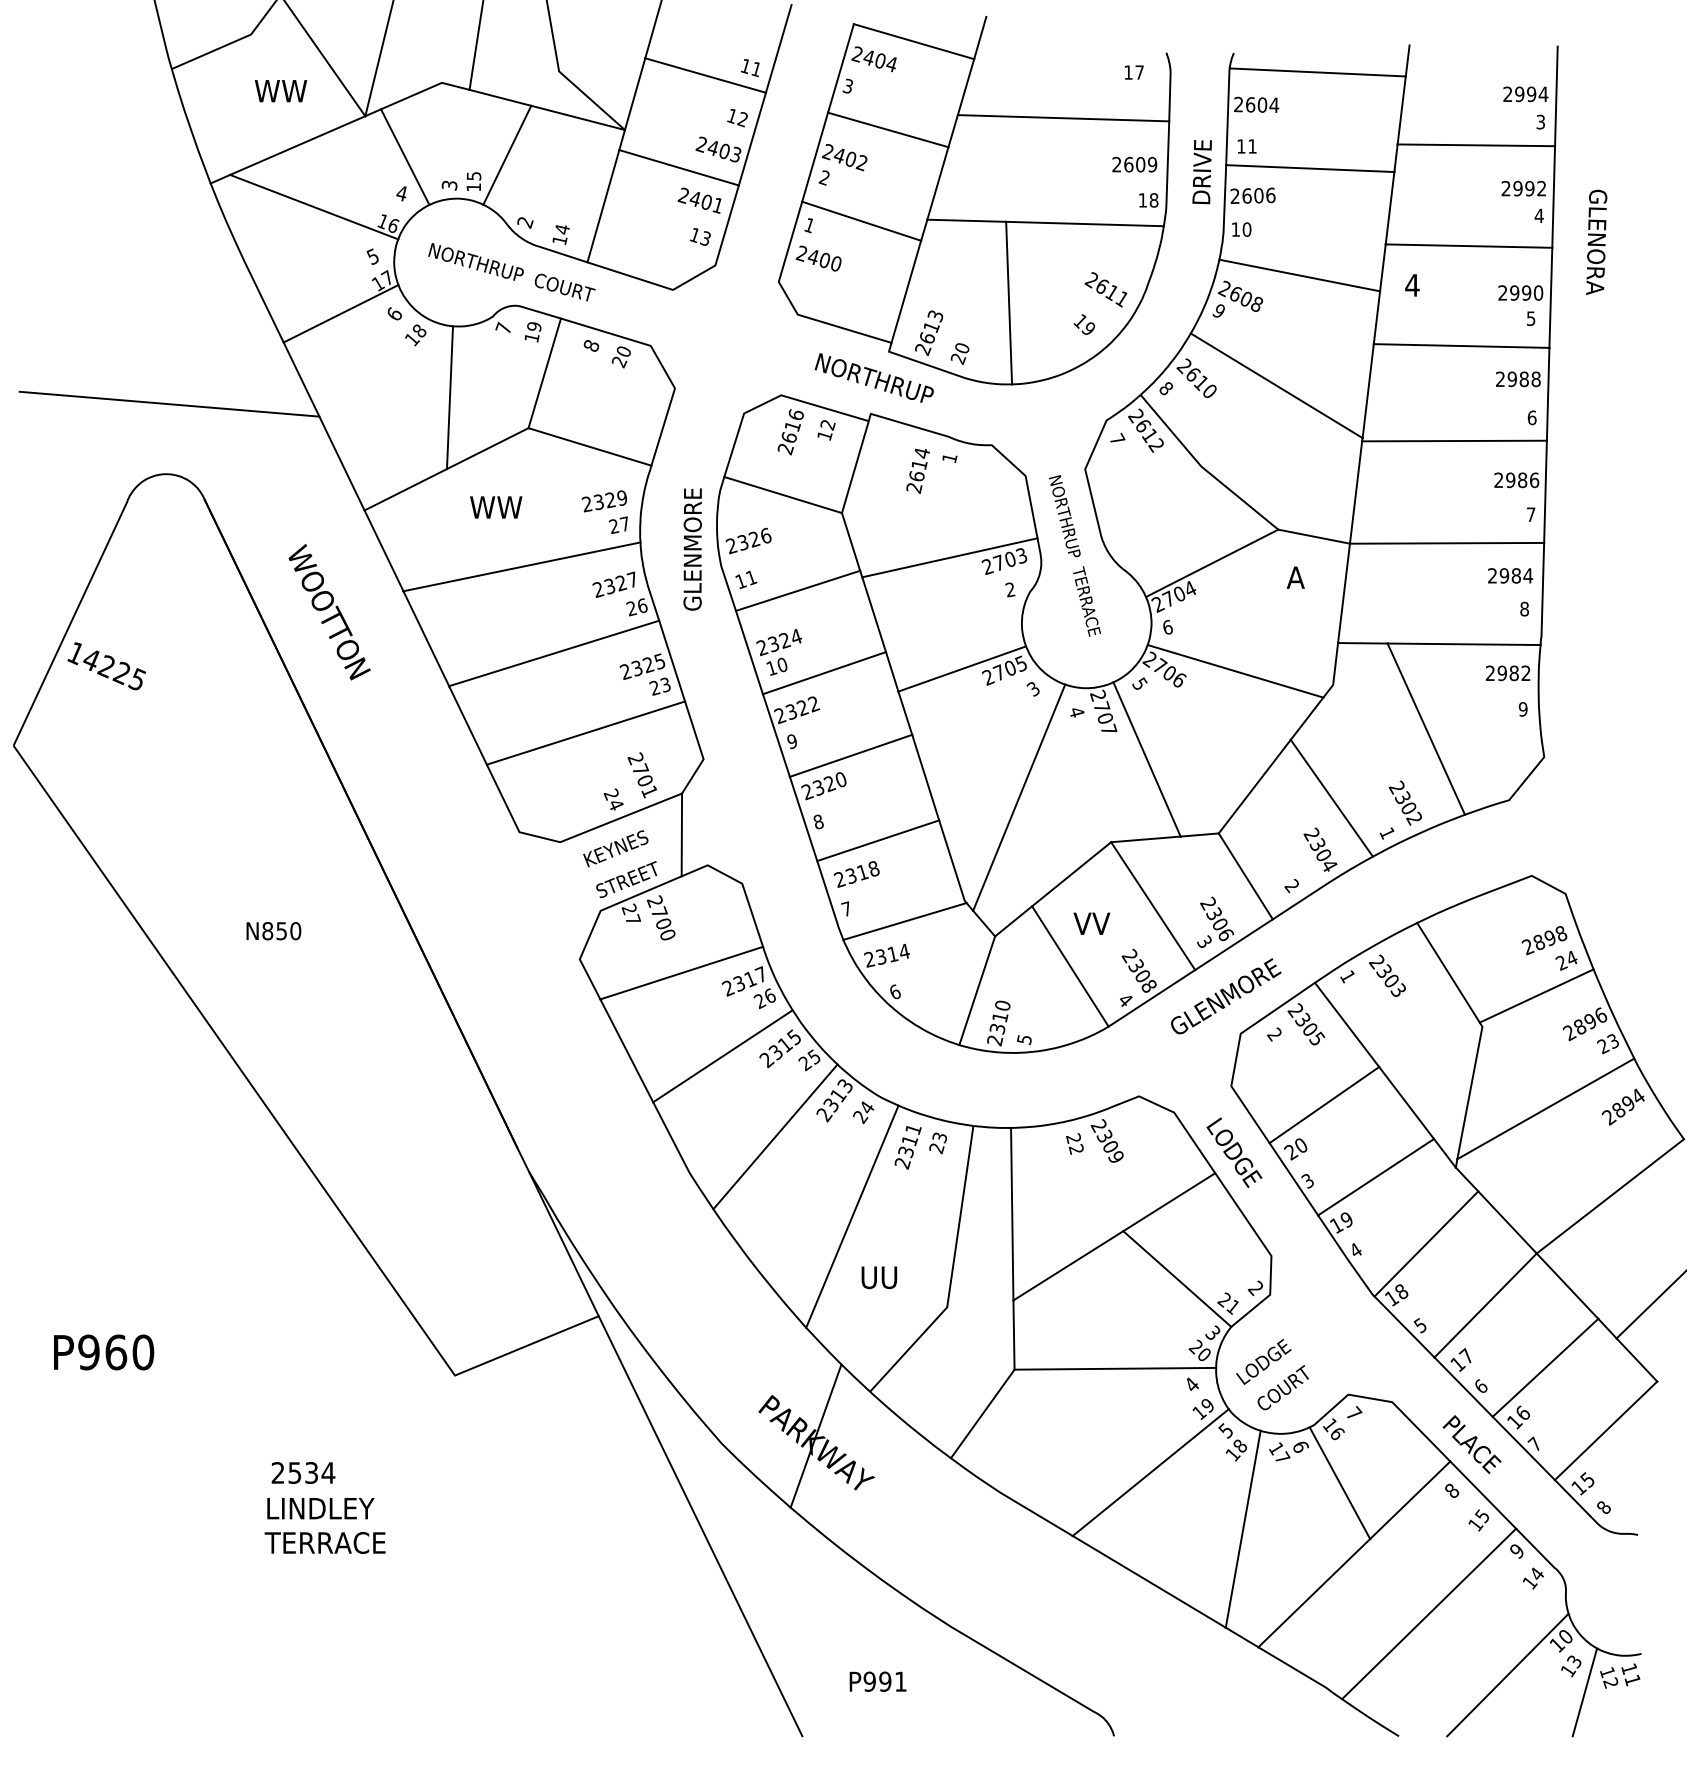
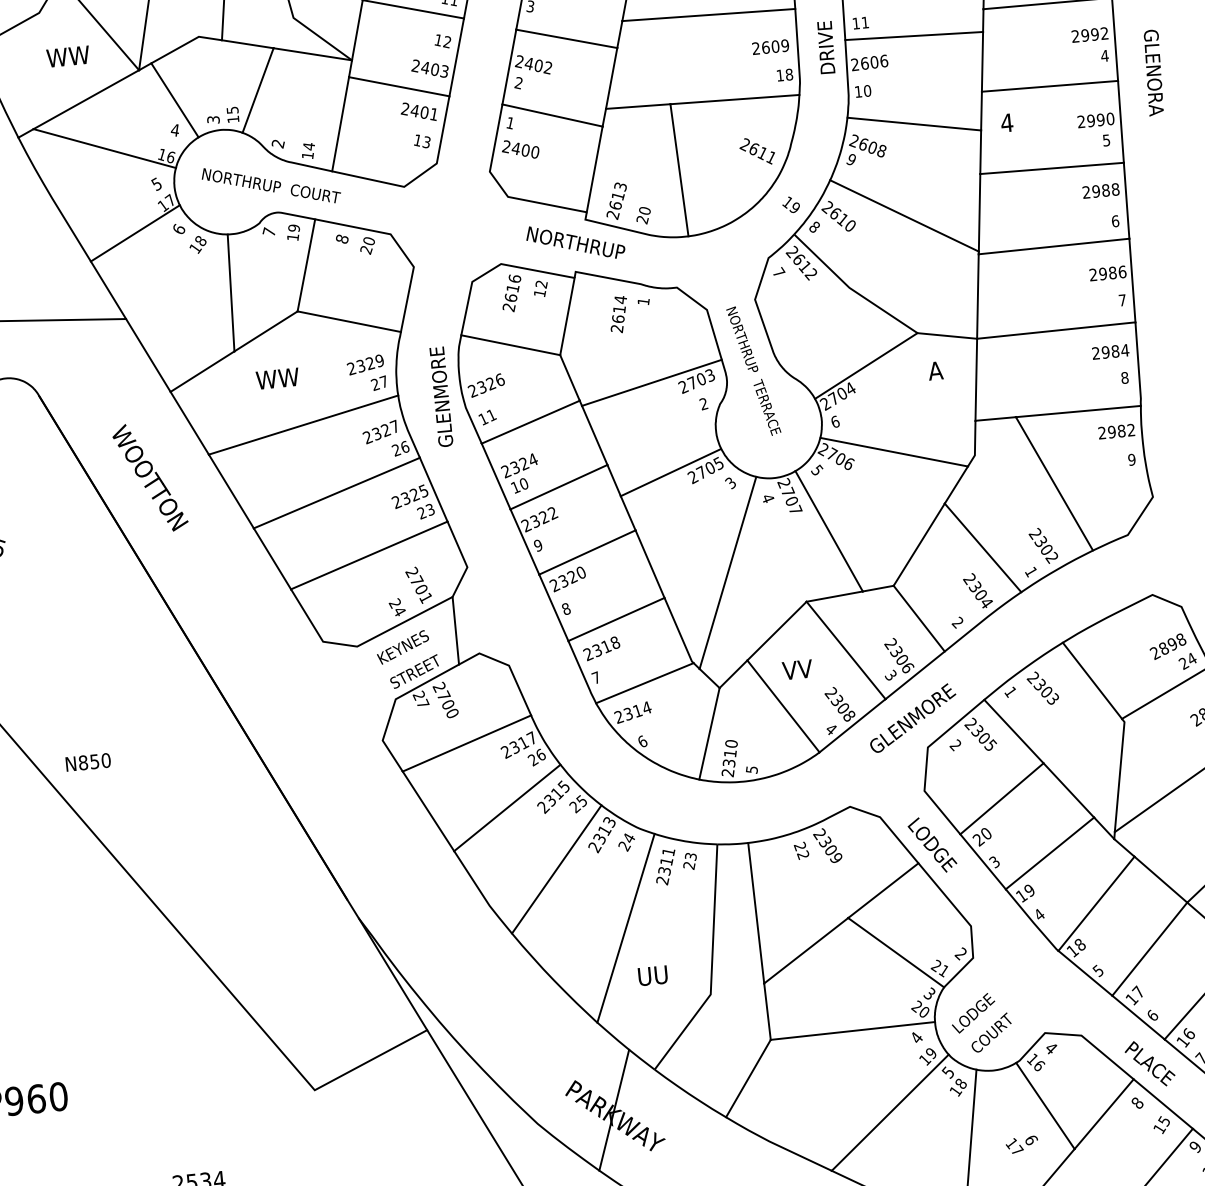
text: (1084, 324) -> (791, 204), moved
text: (273, 931) -> (88, 762), moved
text: (1354, 1413) -> (1051, 1047), 7 -> 4
text: (1288, 1451) -> (1021, 1144), moved

